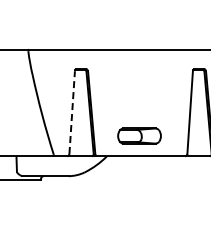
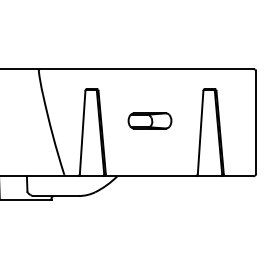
line: (72, 111) -> (82, 131), dashed -> solid
part: (139, 135) -> (149, 120), moved

